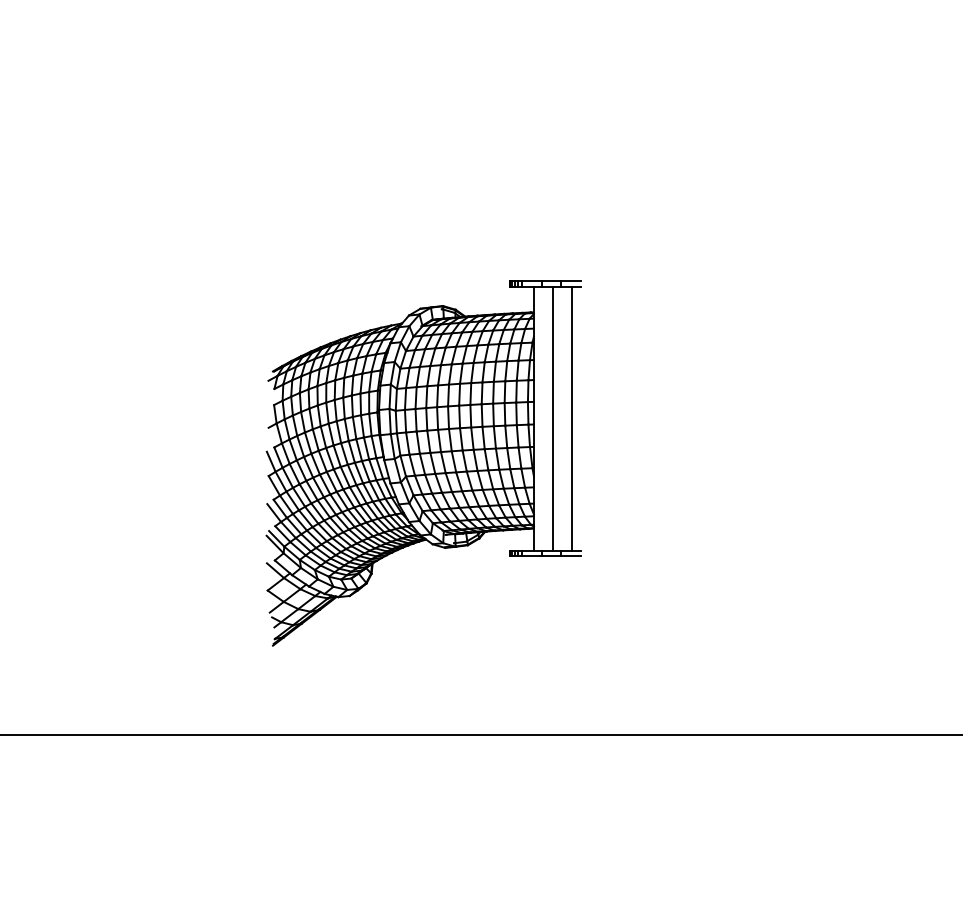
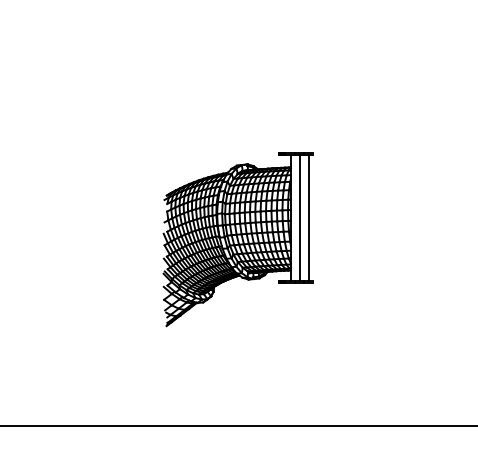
part: (421, 463) -> (237, 239), moved

